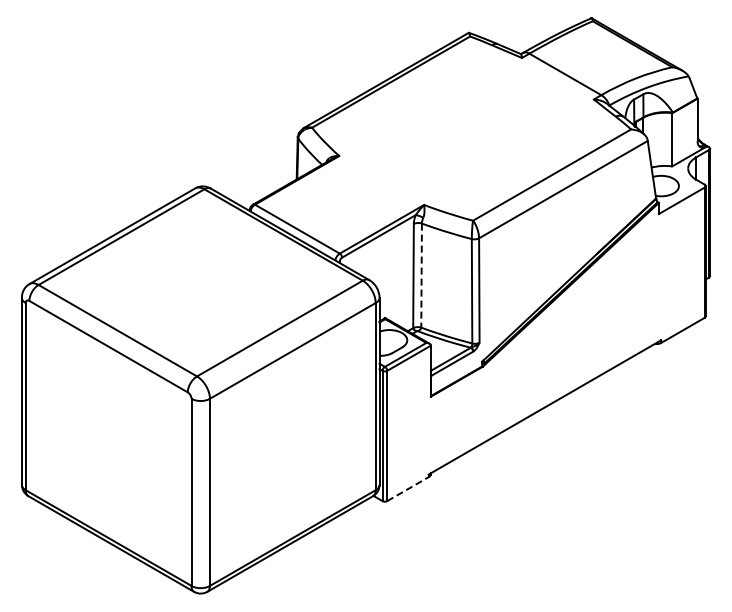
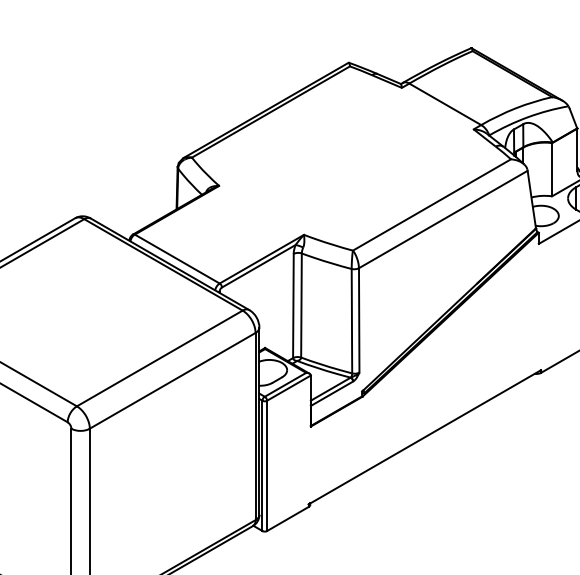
line: (421, 276) -> (301, 306), dashed -> solid
line: (407, 489) -> (287, 519), dashed -> solid

